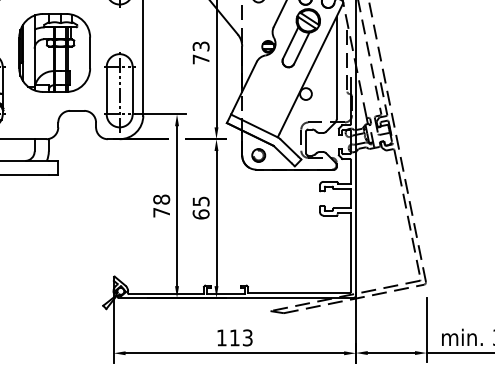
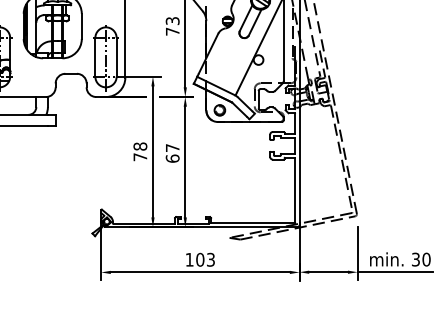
text: (200, 202) -> (172, 148), 65 -> 67
text: (235, 337) -> (200, 259), 113 -> 103

